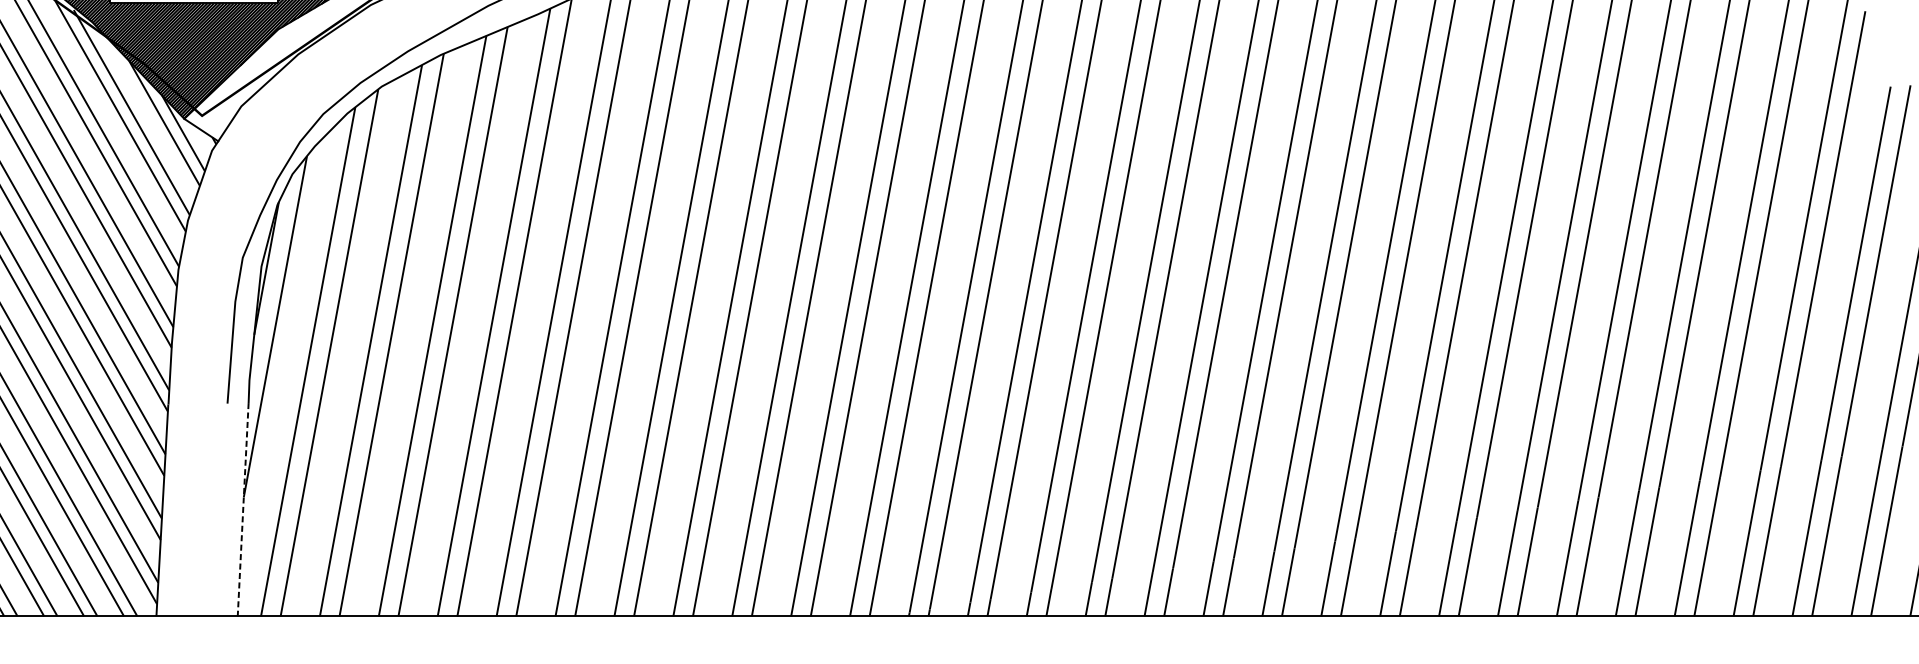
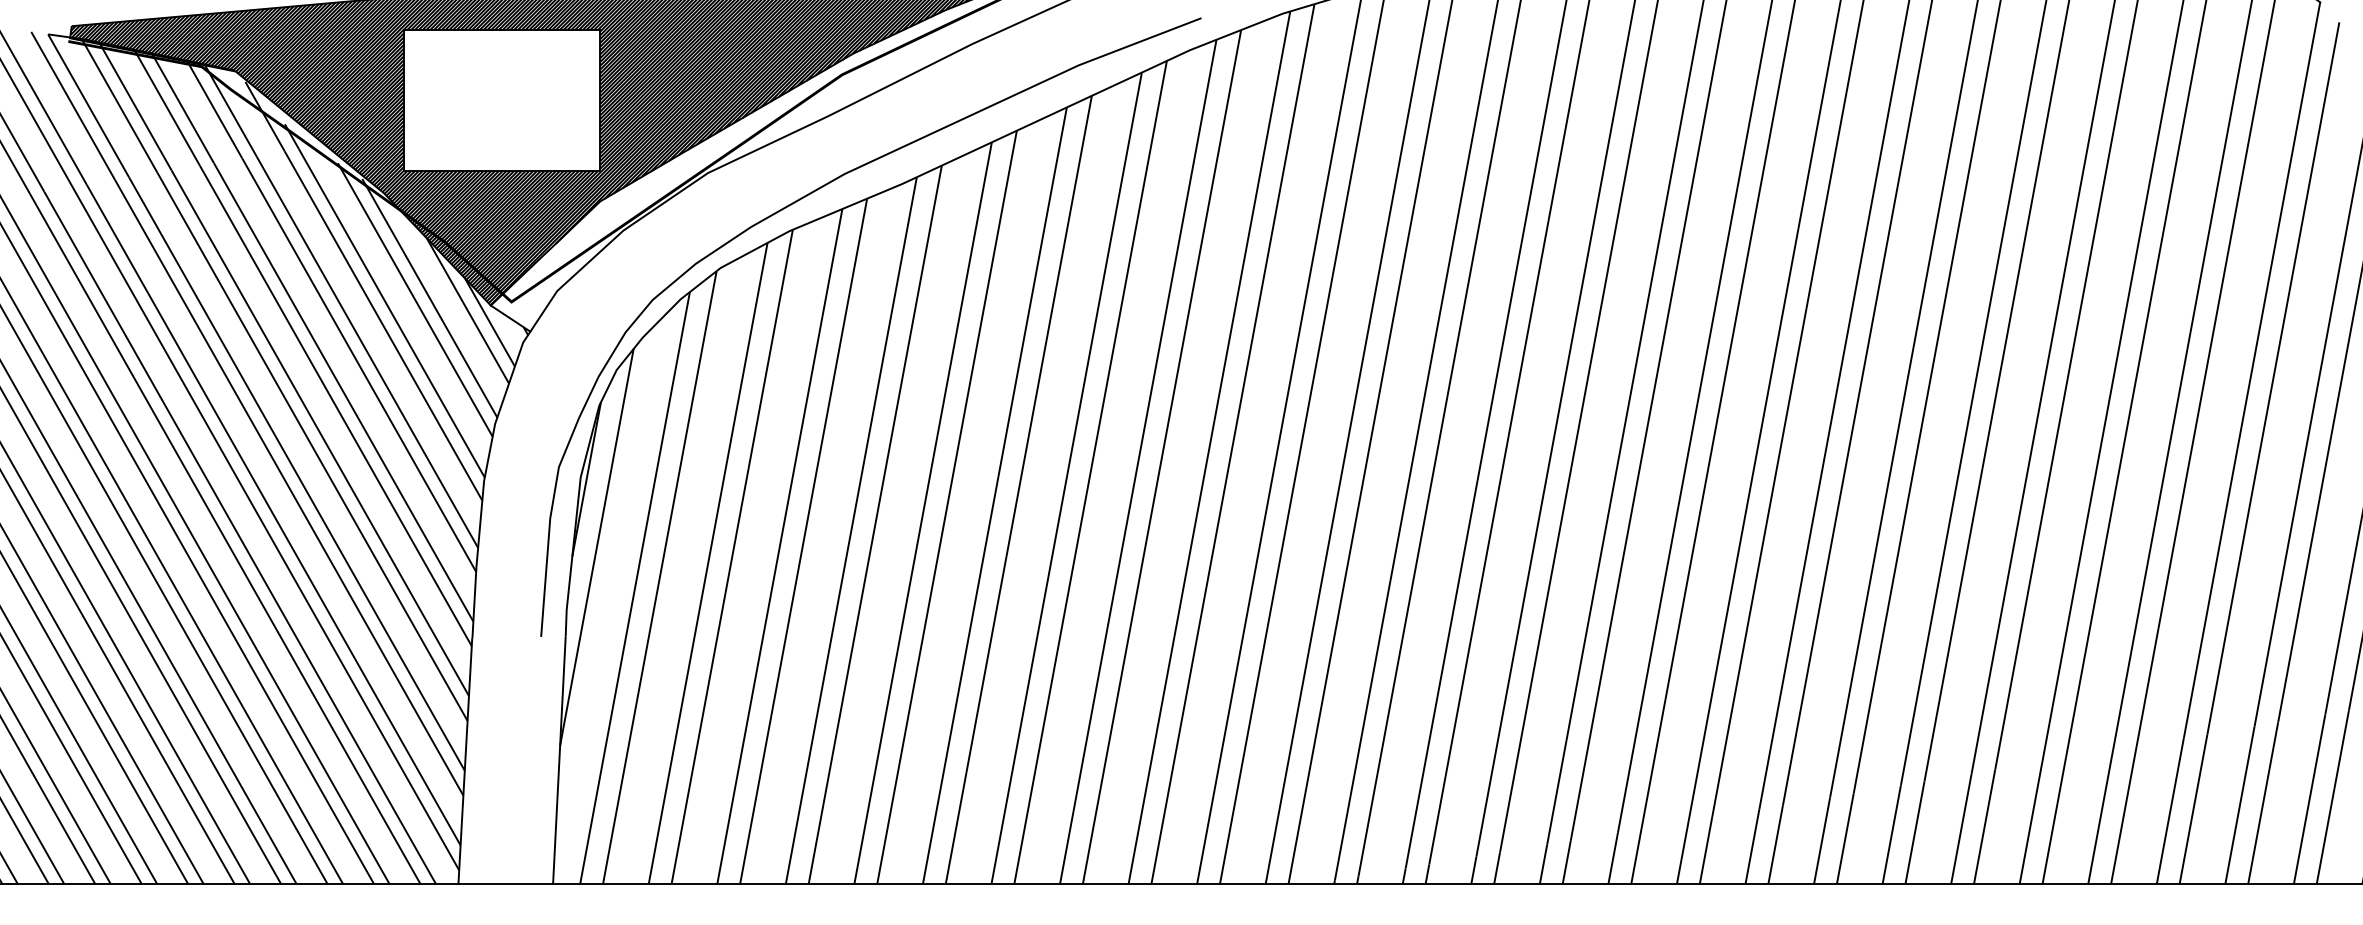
line: (243, 509) -> (559, 760), dashed -> solid

